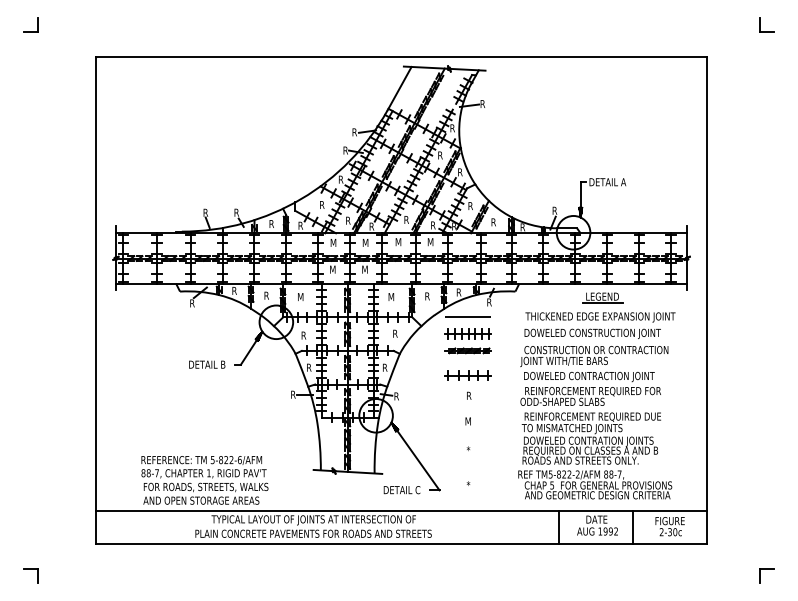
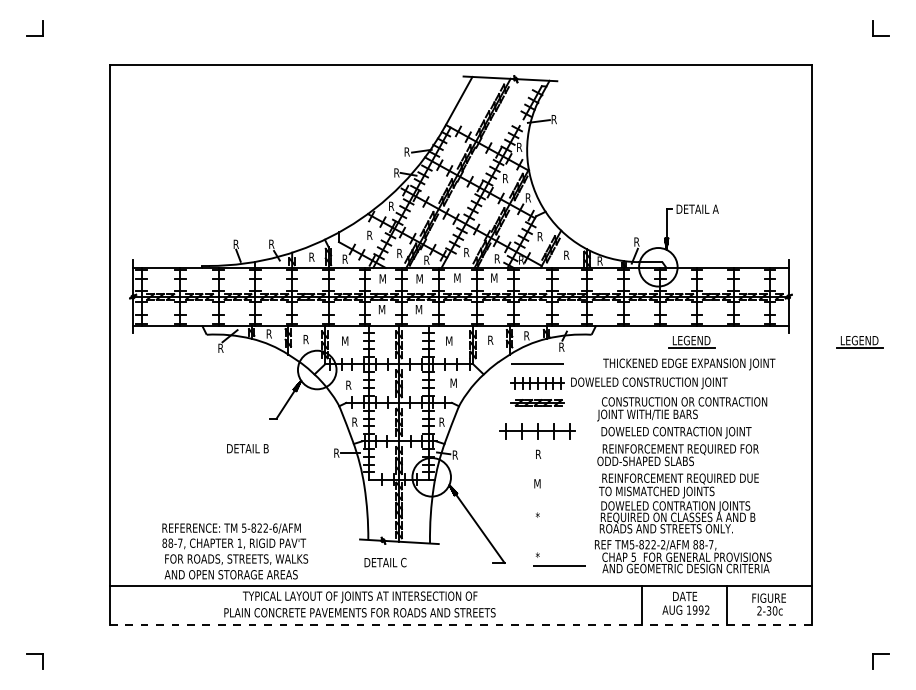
part: (748, 297) -> (859, 341), added
text: (395, 333) -> (453, 382), R -> M
text: (592, 334) -> (649, 383), moved
text: (206, 364) -> (247, 448), moved
part: (468, 375) -> (537, 431), size x1.4
text: (402, 490) -> (385, 562), moved
line: (487, 492) -> (559, 565), added
line: (401, 544) -> (460, 624), solid -> dashed

